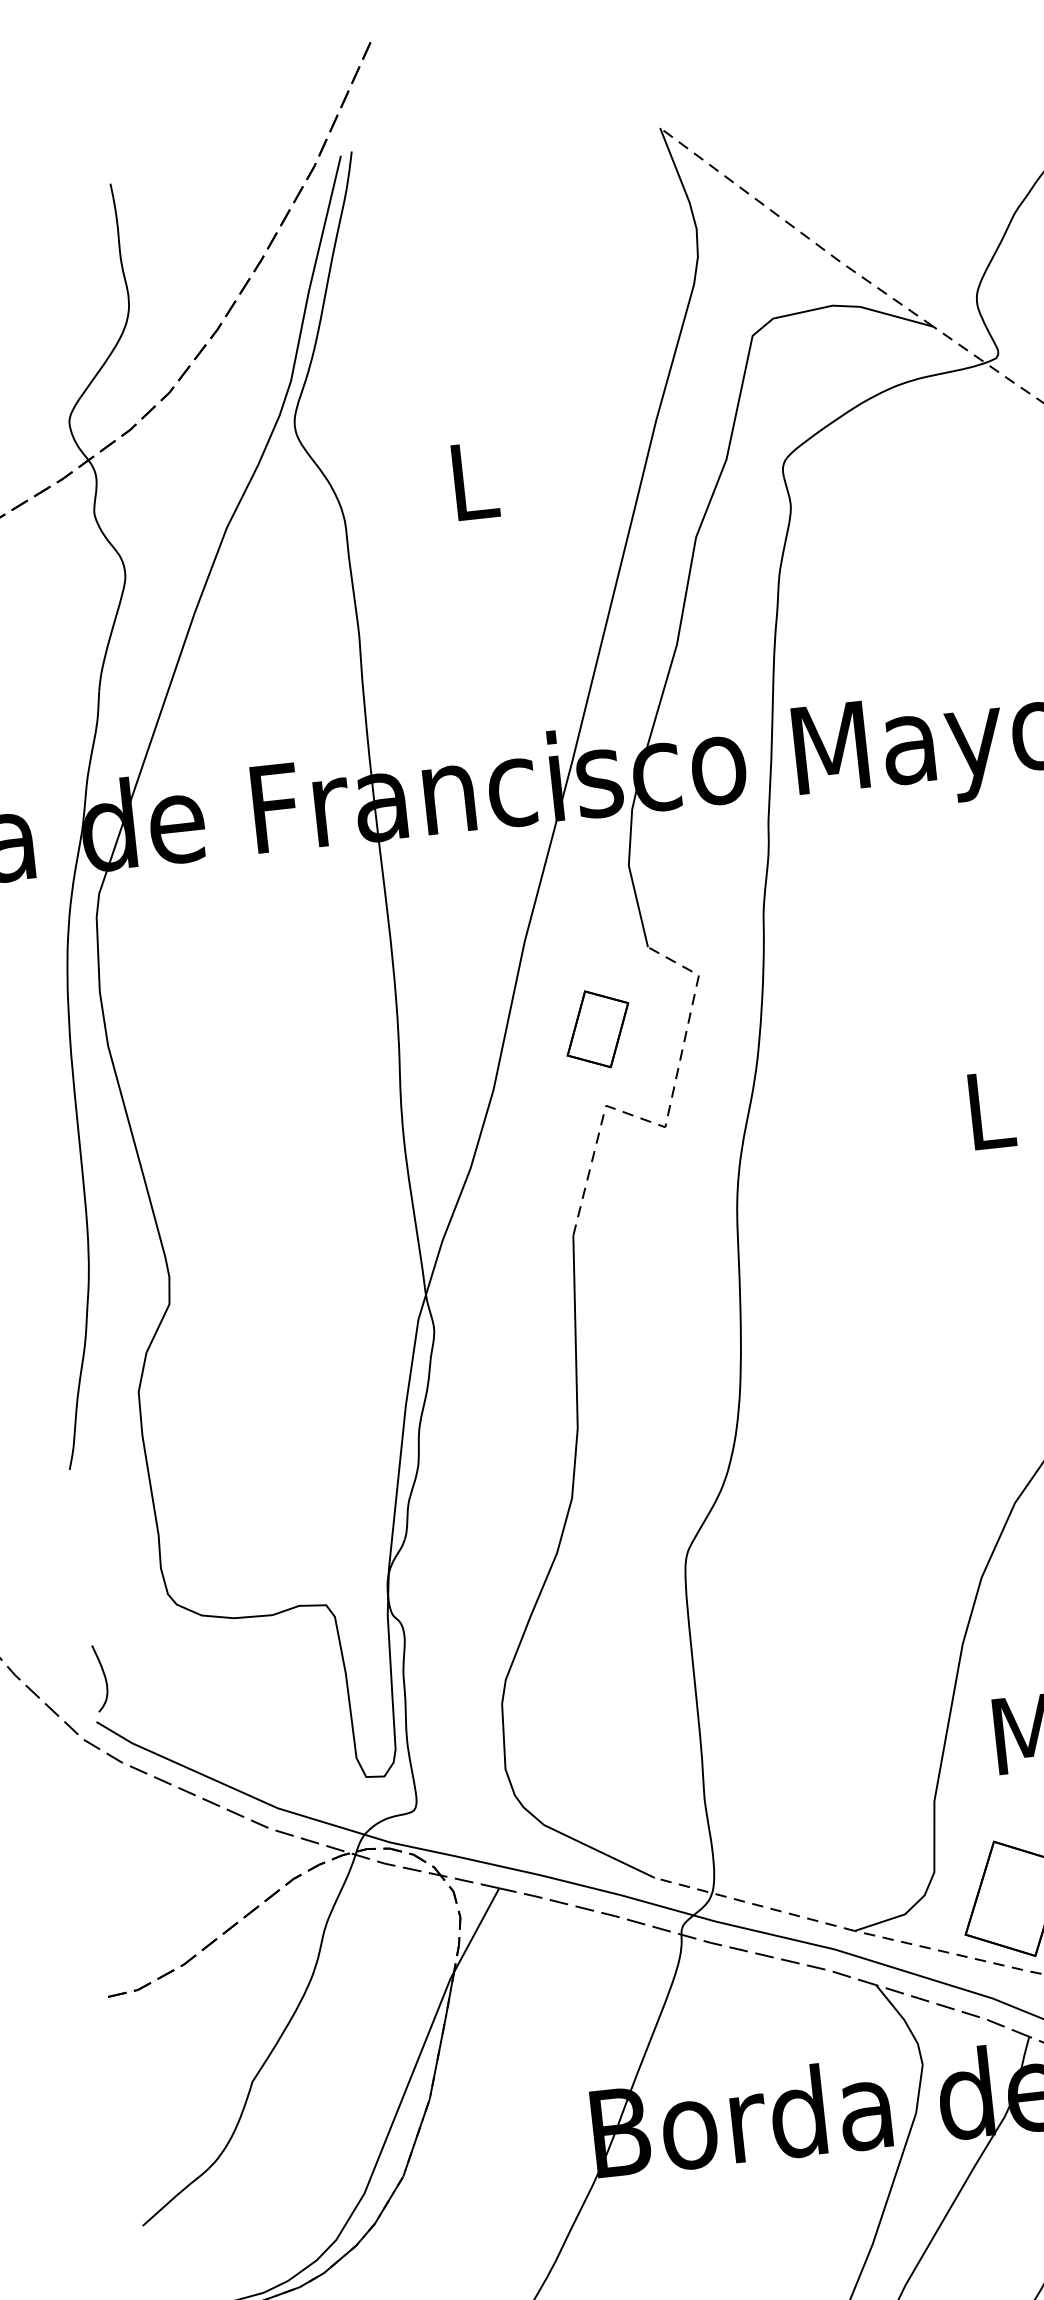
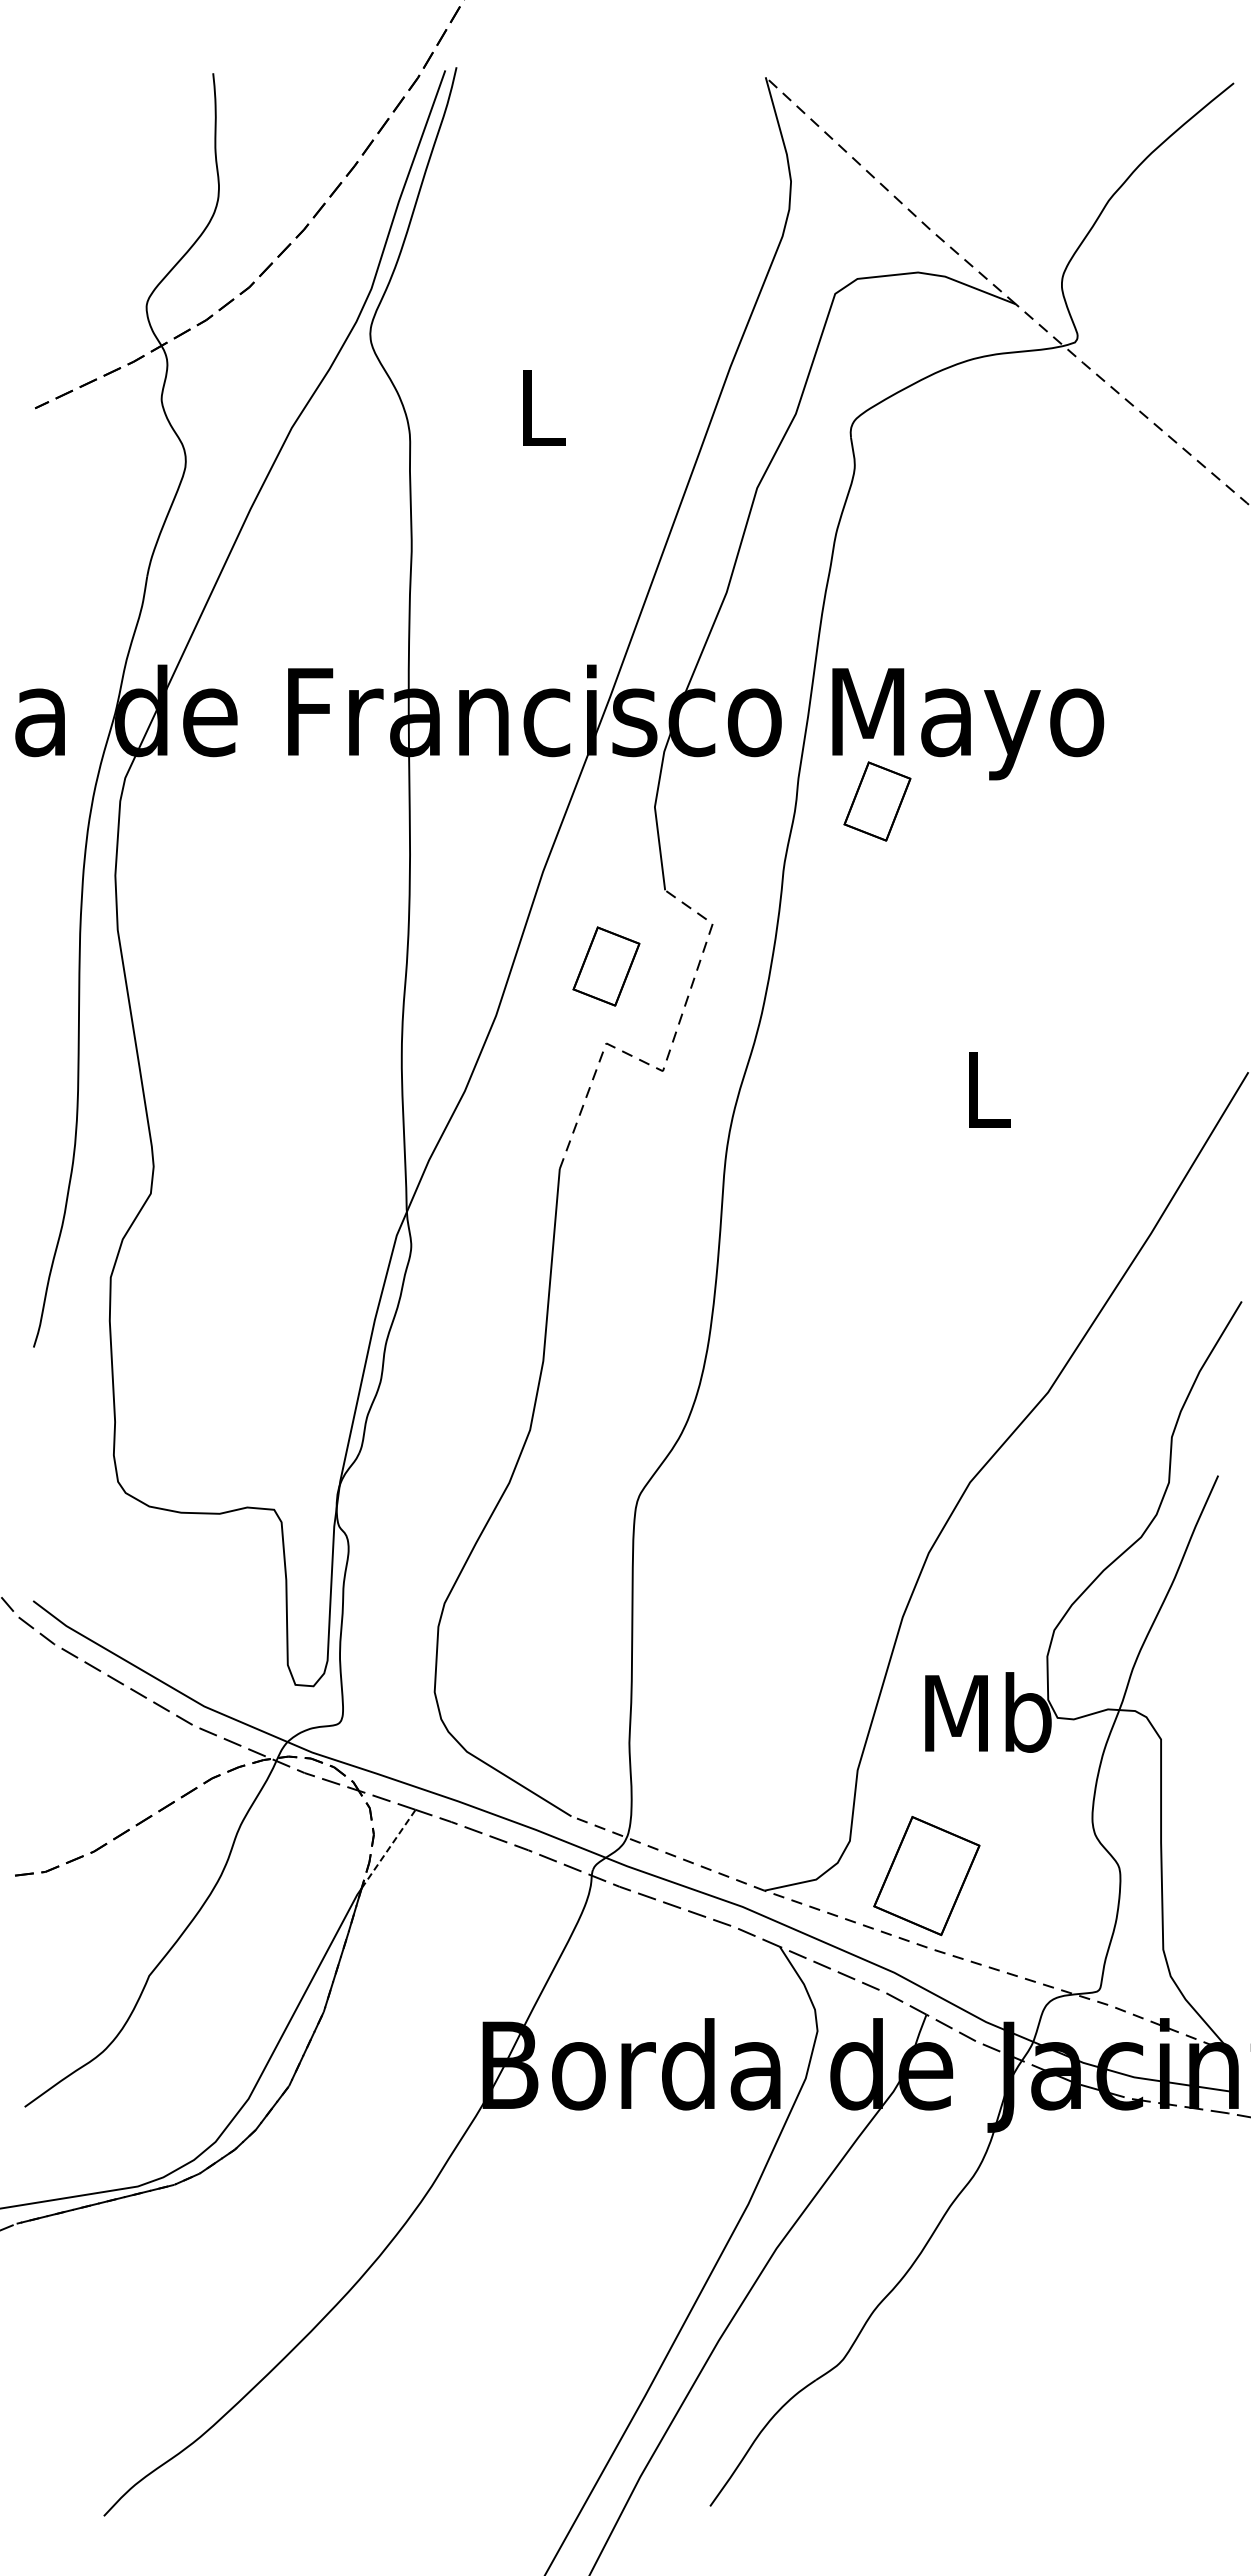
part: (849, 835) -> (877, 801), added
curve: (104, 1677) -> (45, 1557), removed
line: (476, 1930) -> (388, 1849), solid -> dashed

